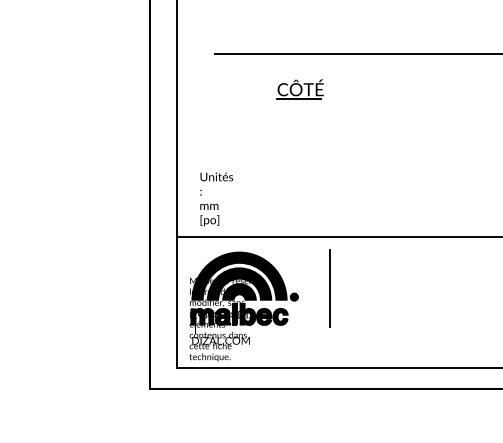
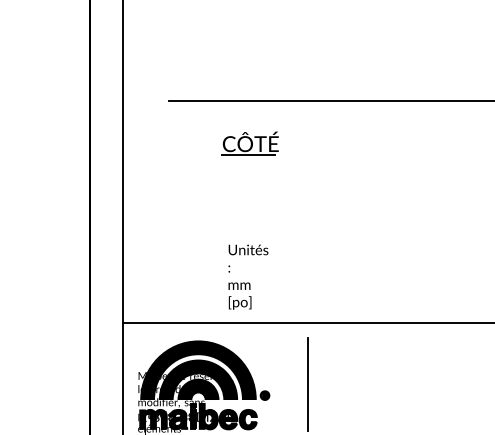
part: (299, 89) -> (249, 143), moved
text: (216, 199) -> (248, 277), moved

